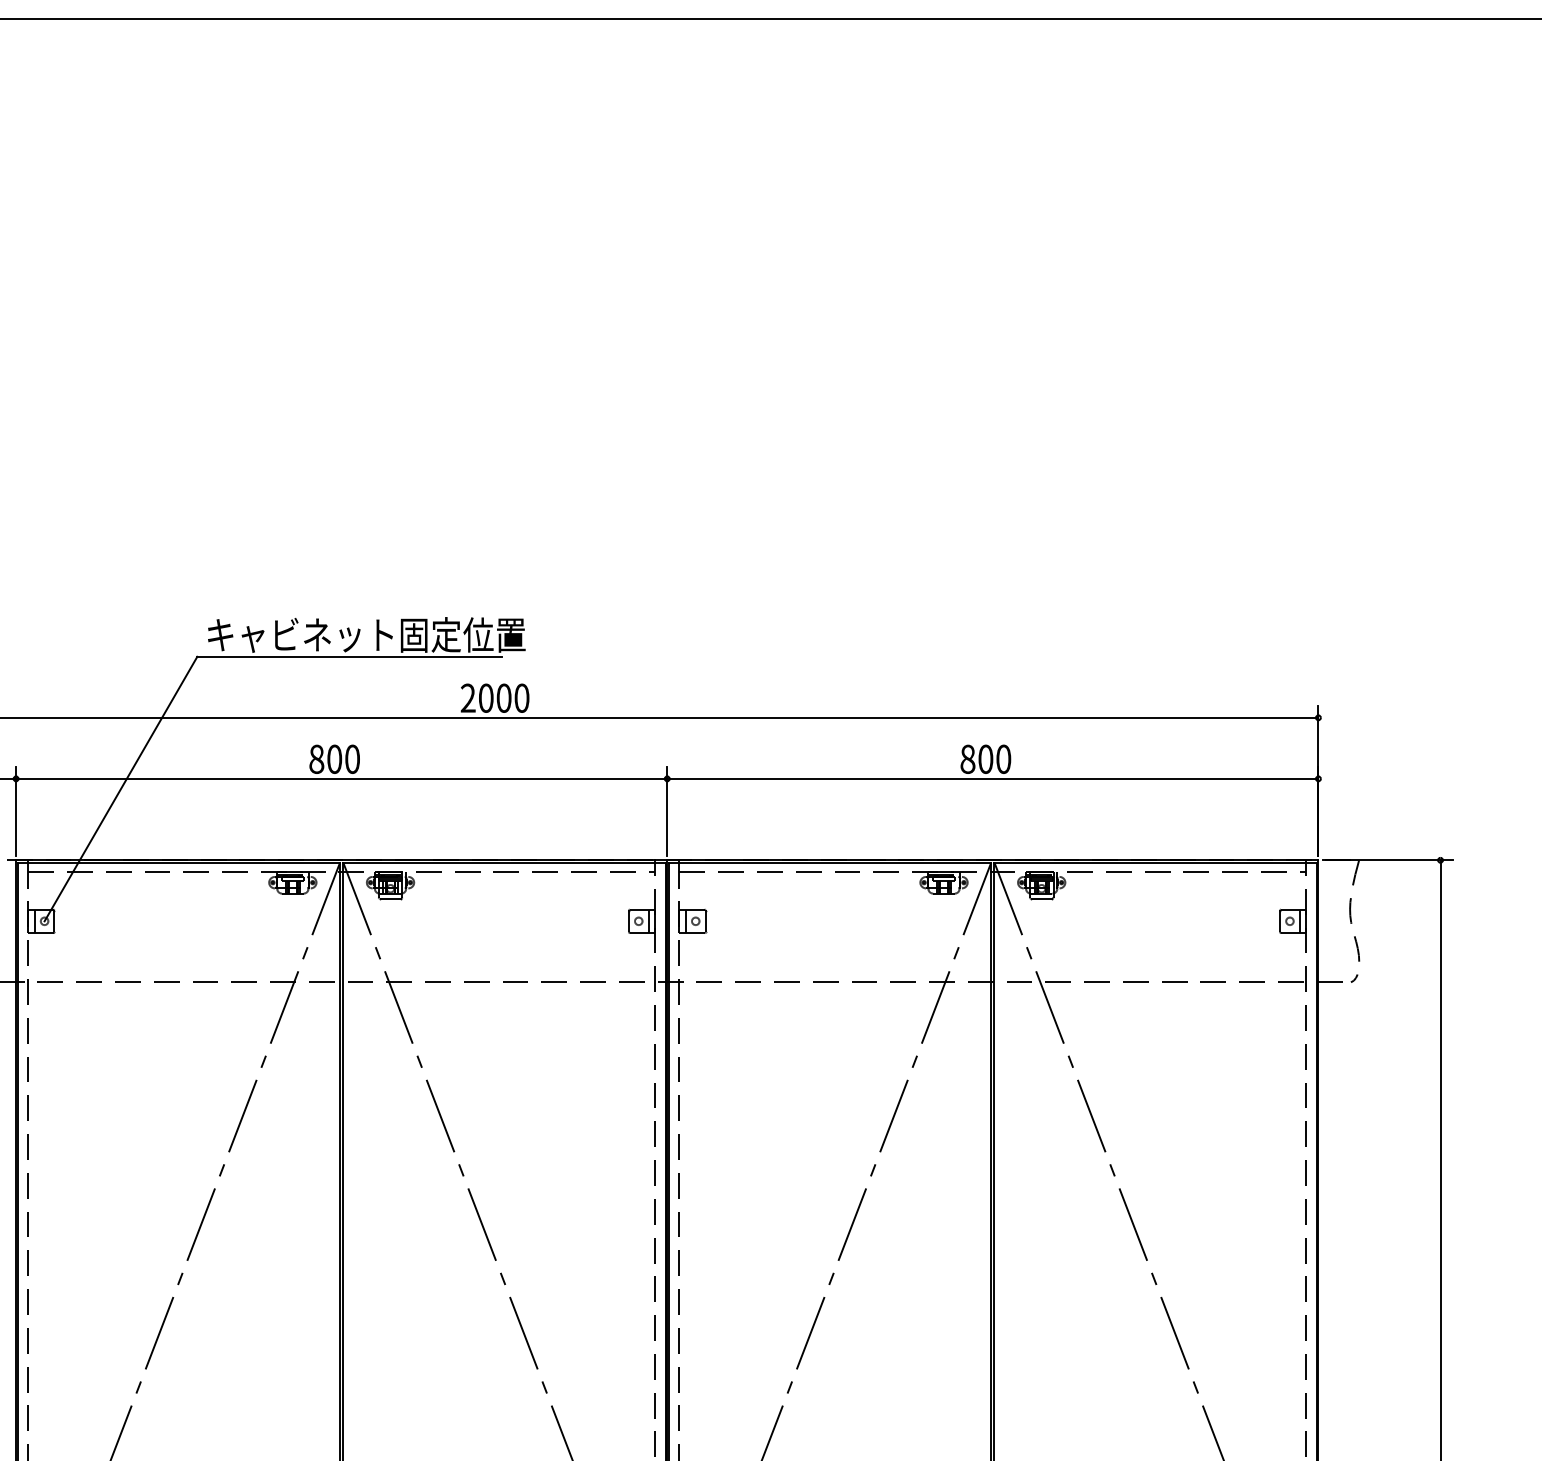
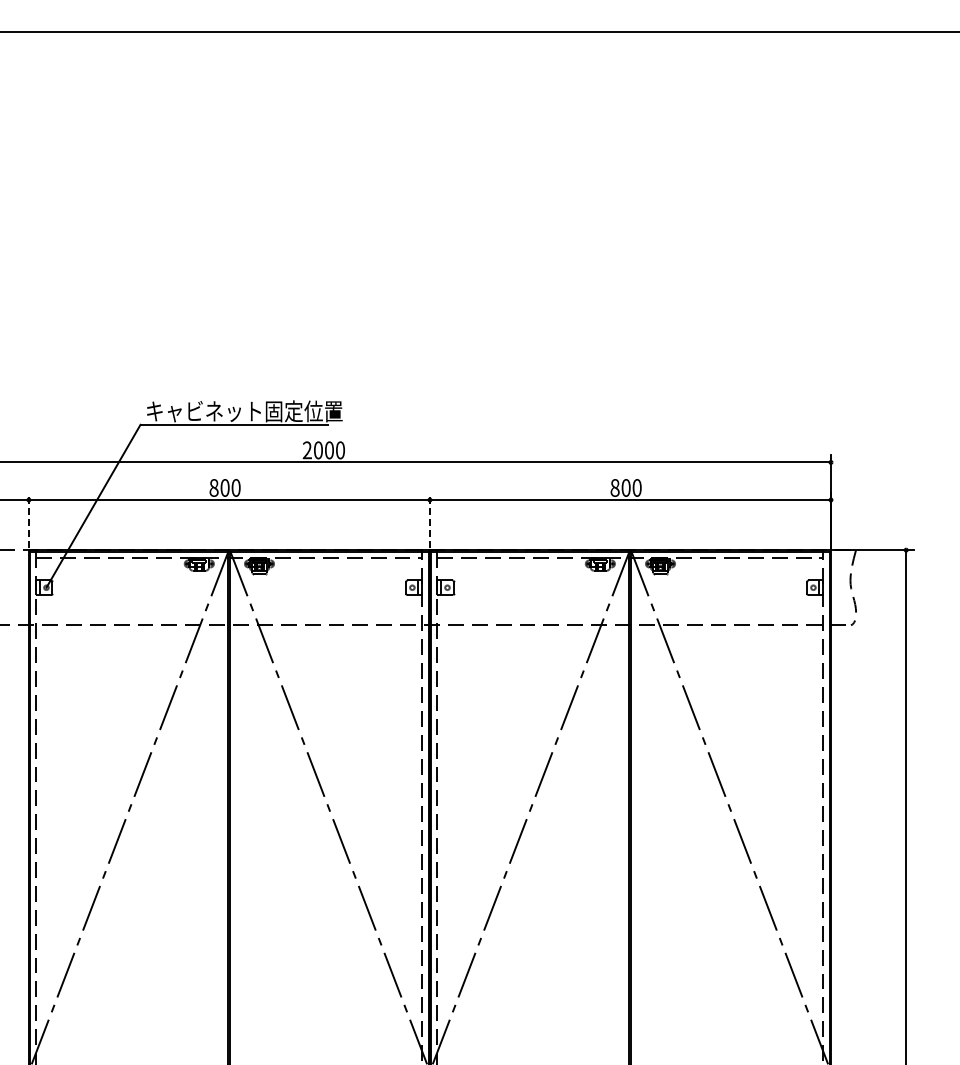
line: (15, 812) -> (28, 520), solid -> dashed
line: (666, 812) -> (429, 520), solid -> dashed

